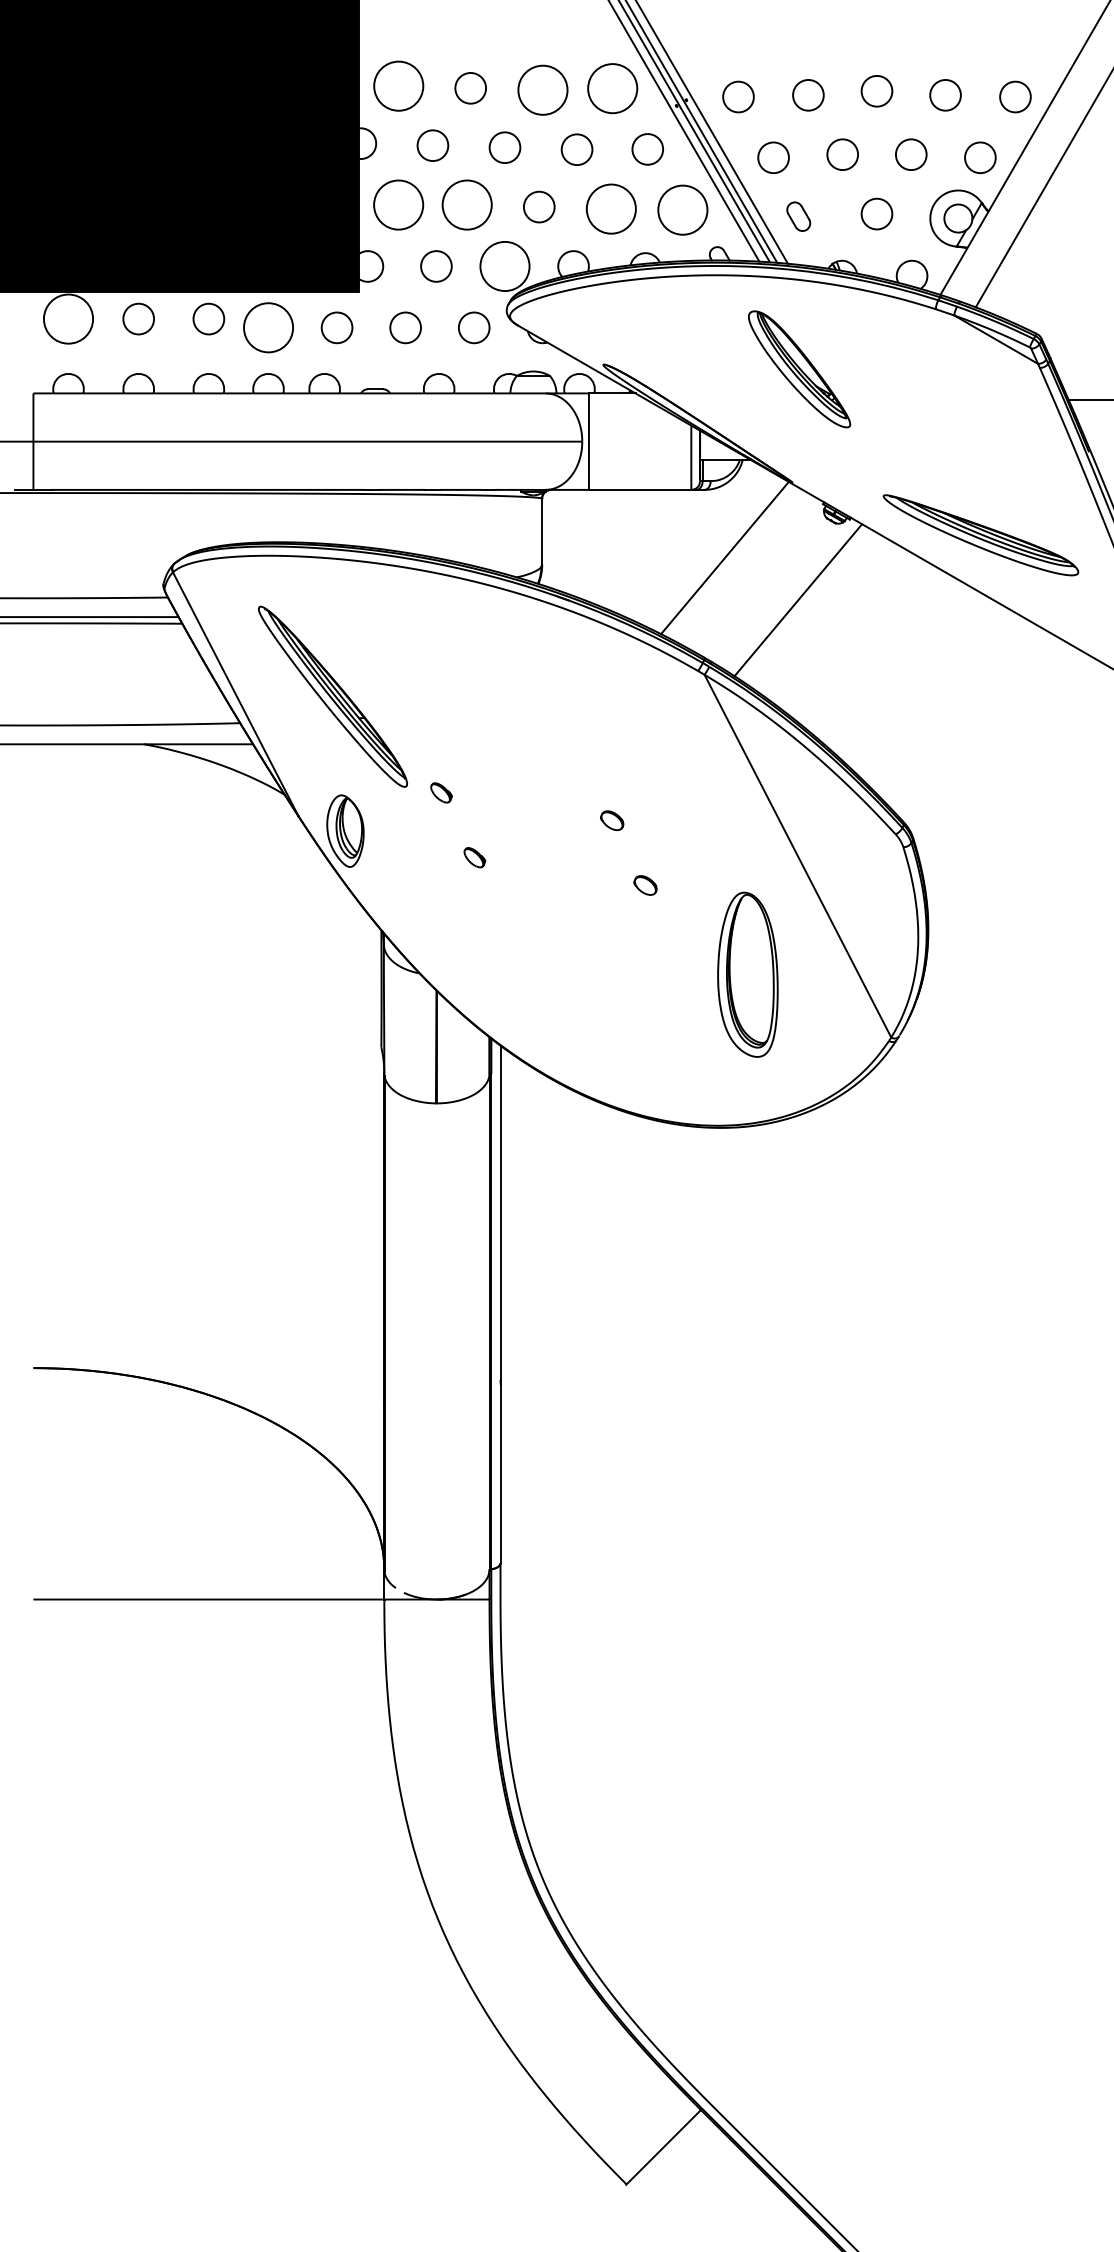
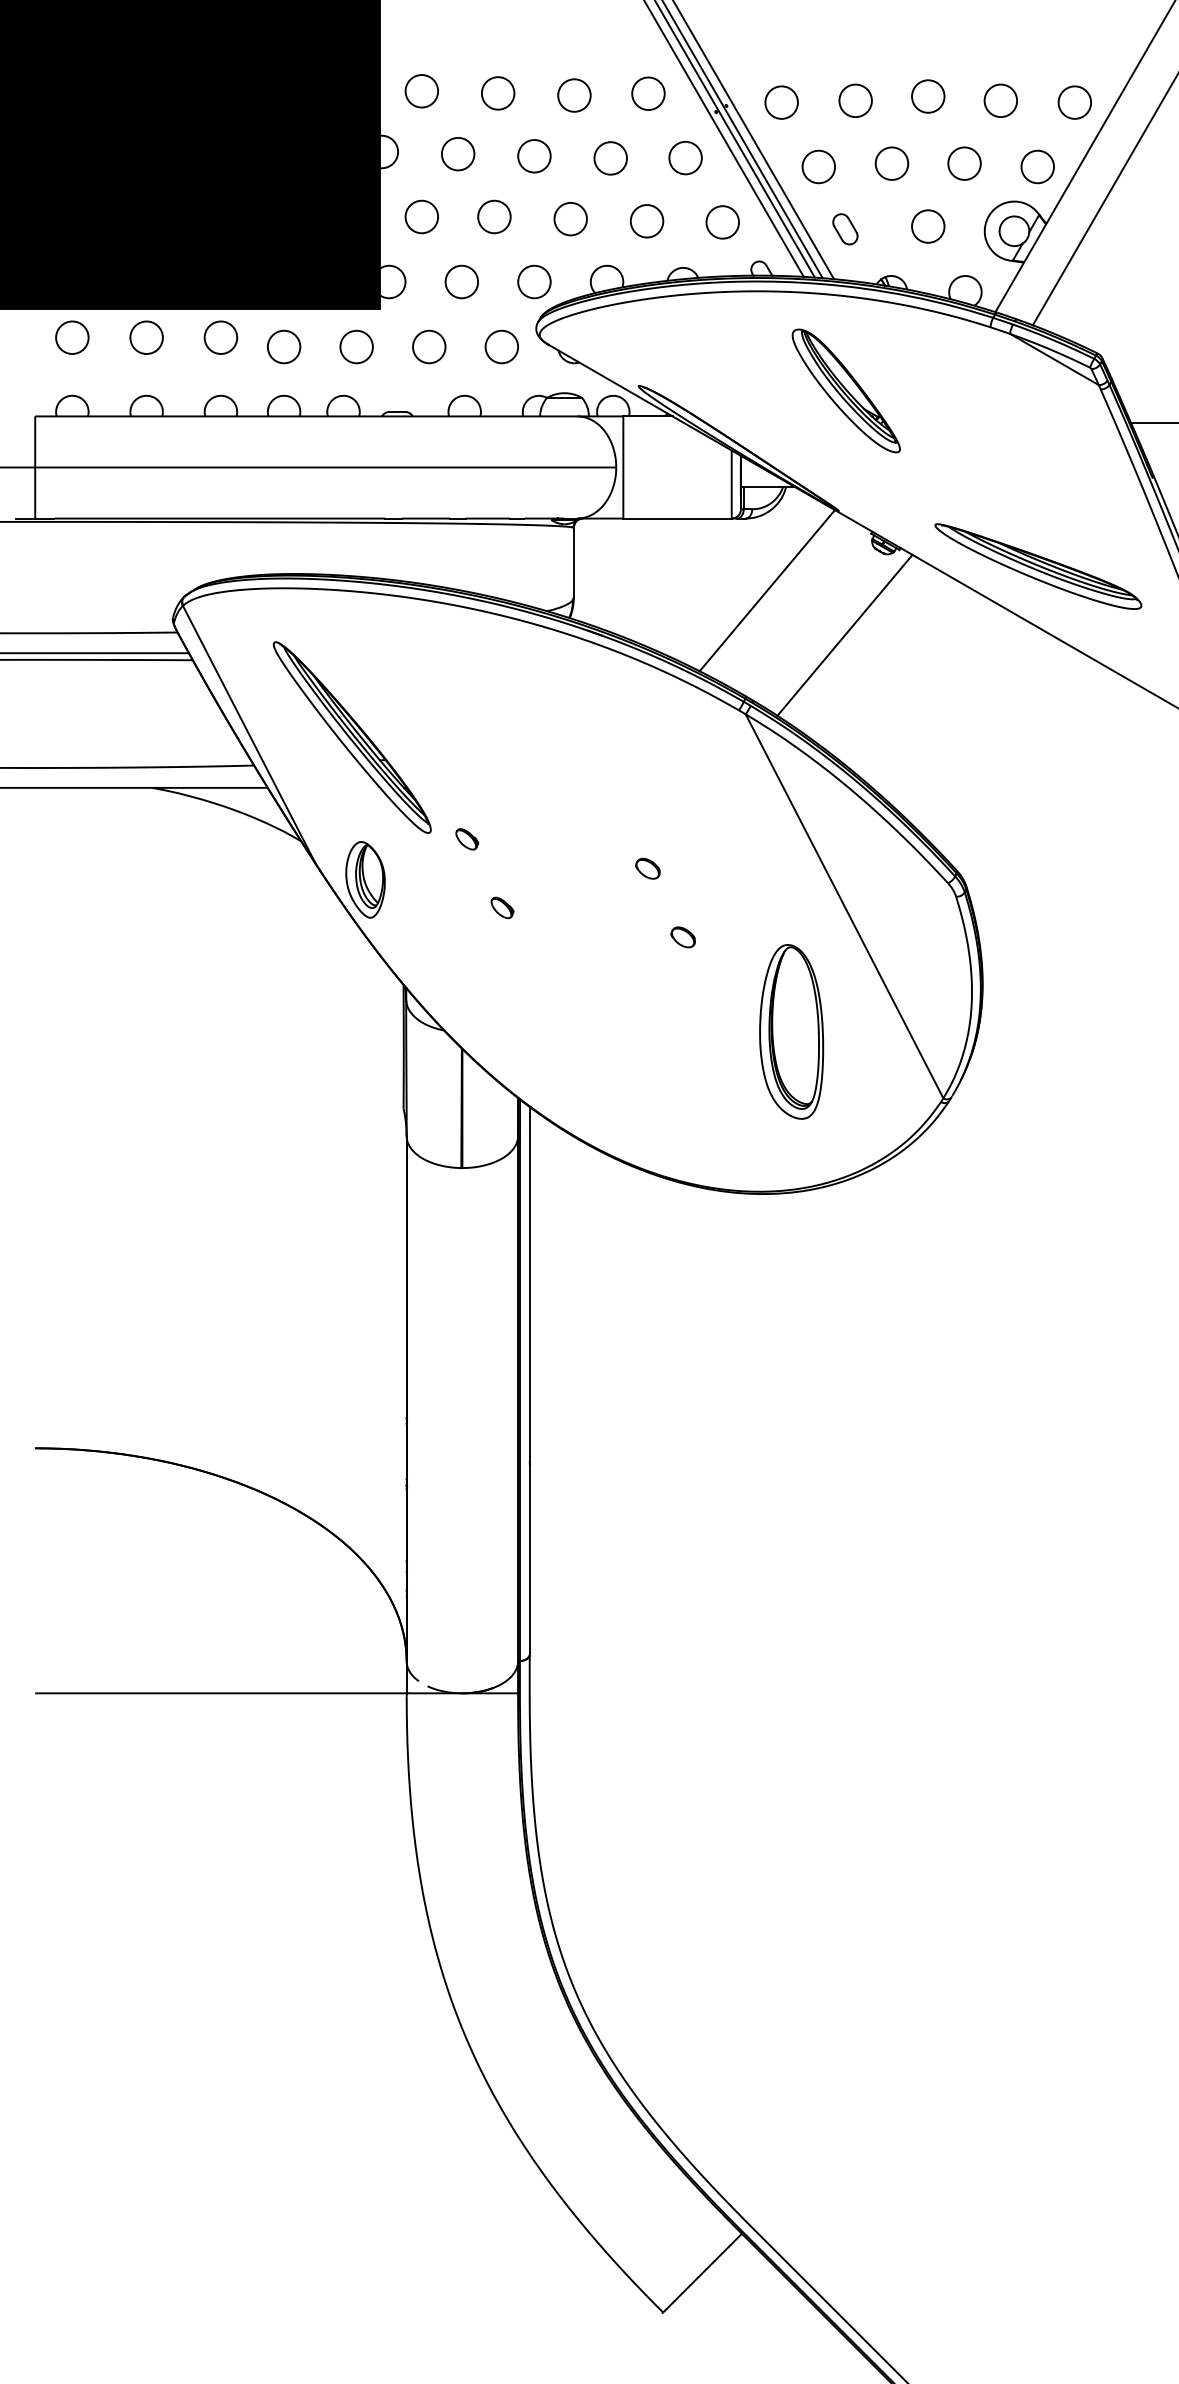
circle: (398, 86) -> (421, 91), size x0.62
circle: (612, 88) -> (648, 93), size x0.62
circle: (542, 90) -> (574, 95), size x0.62
circle: (398, 204) -> (421, 216), size x0.62
circle: (466, 204) -> (493, 216), size x0.62
circle: (611, 208) -> (647, 220), size x0.62
circle: (682, 209) -> (722, 221), size x0.62
circle: (504, 266) -> (533, 282), size x0.62
circle: (68, 318) -> (72, 337), size x0.62
circle: (268, 327) -> (284, 346), size x0.62

